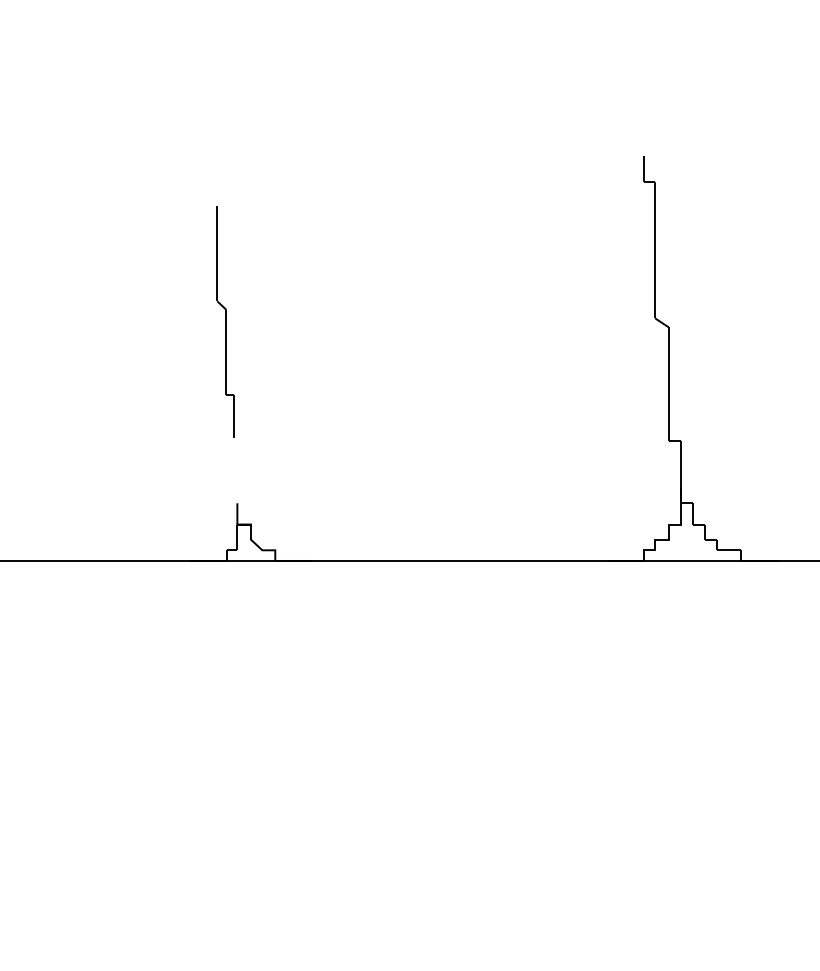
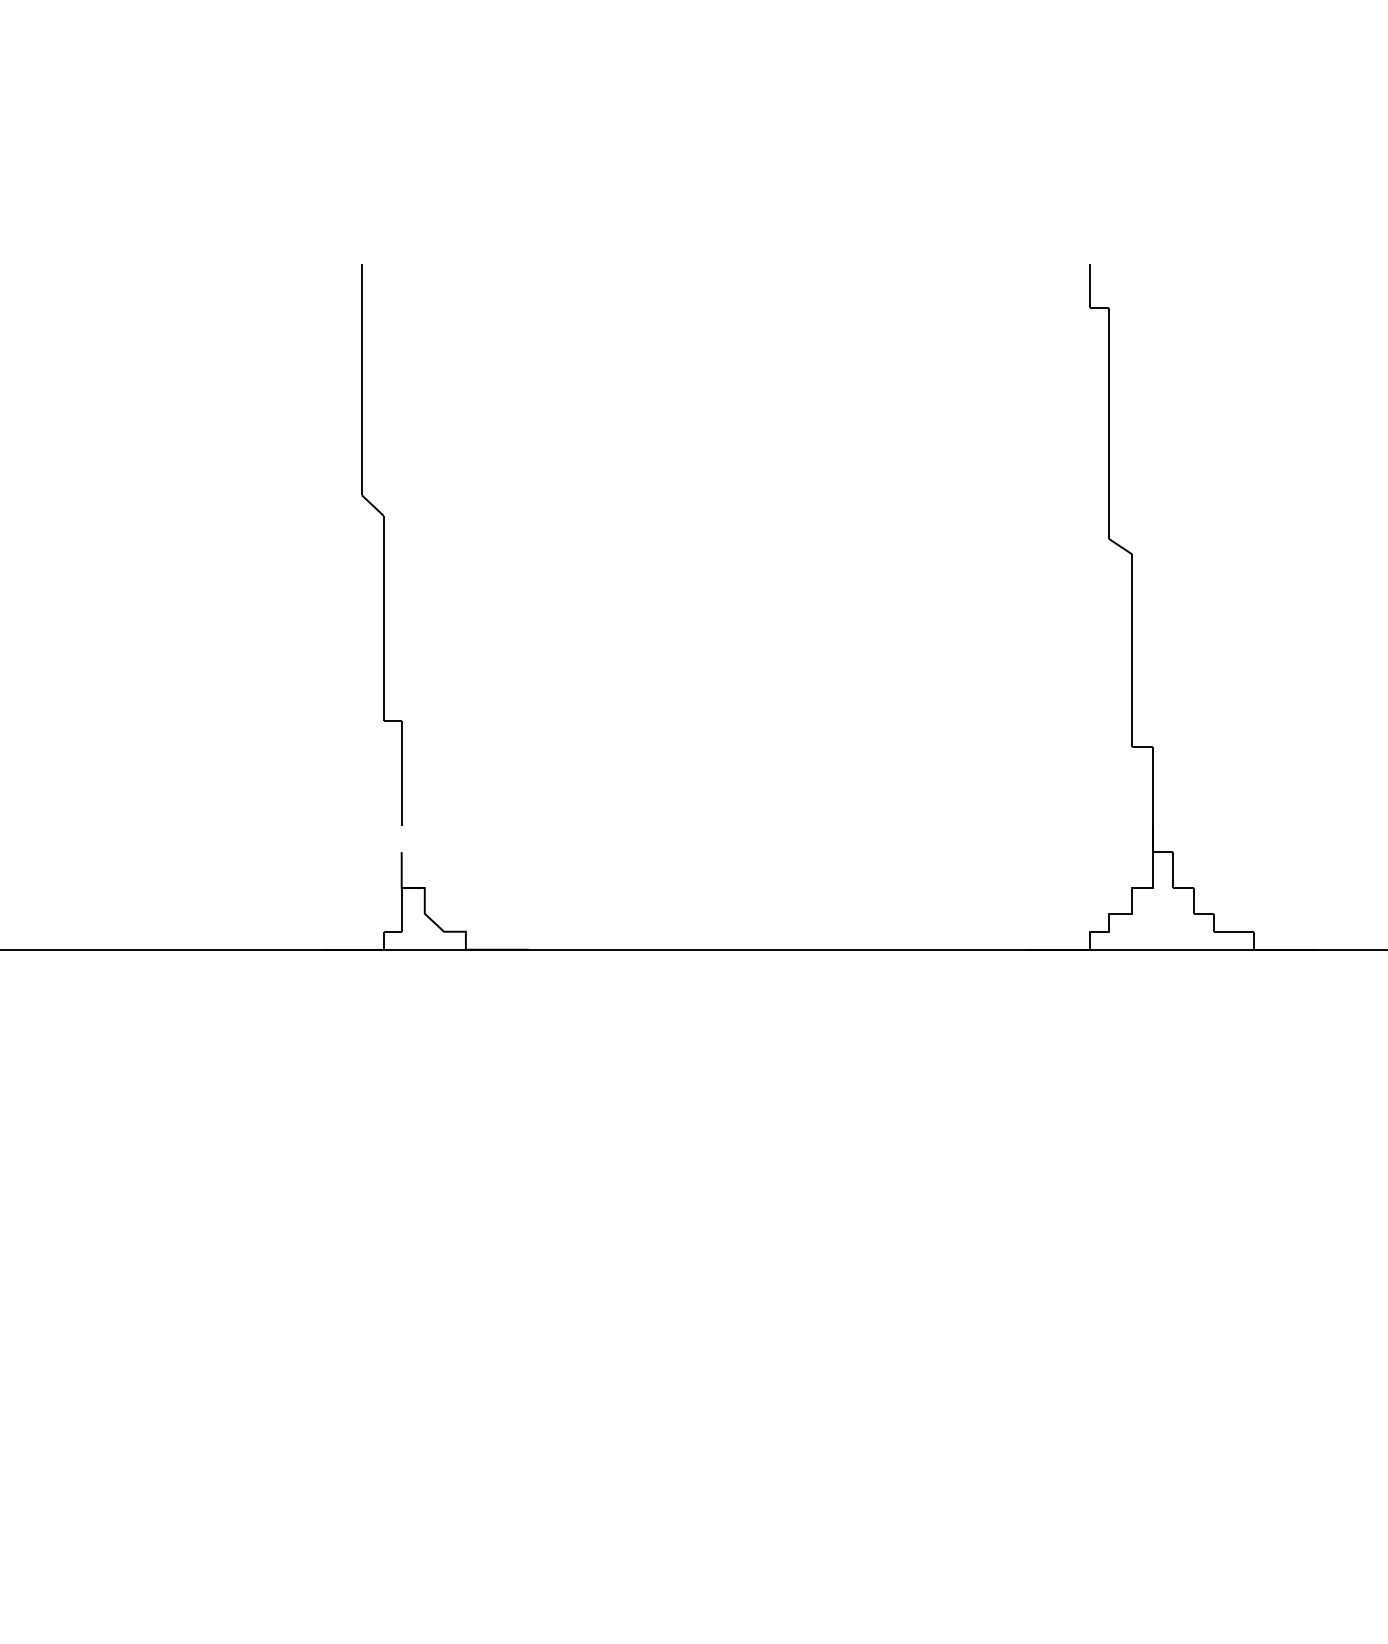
part: (225, 321) -> (381, 544), size x1.43

